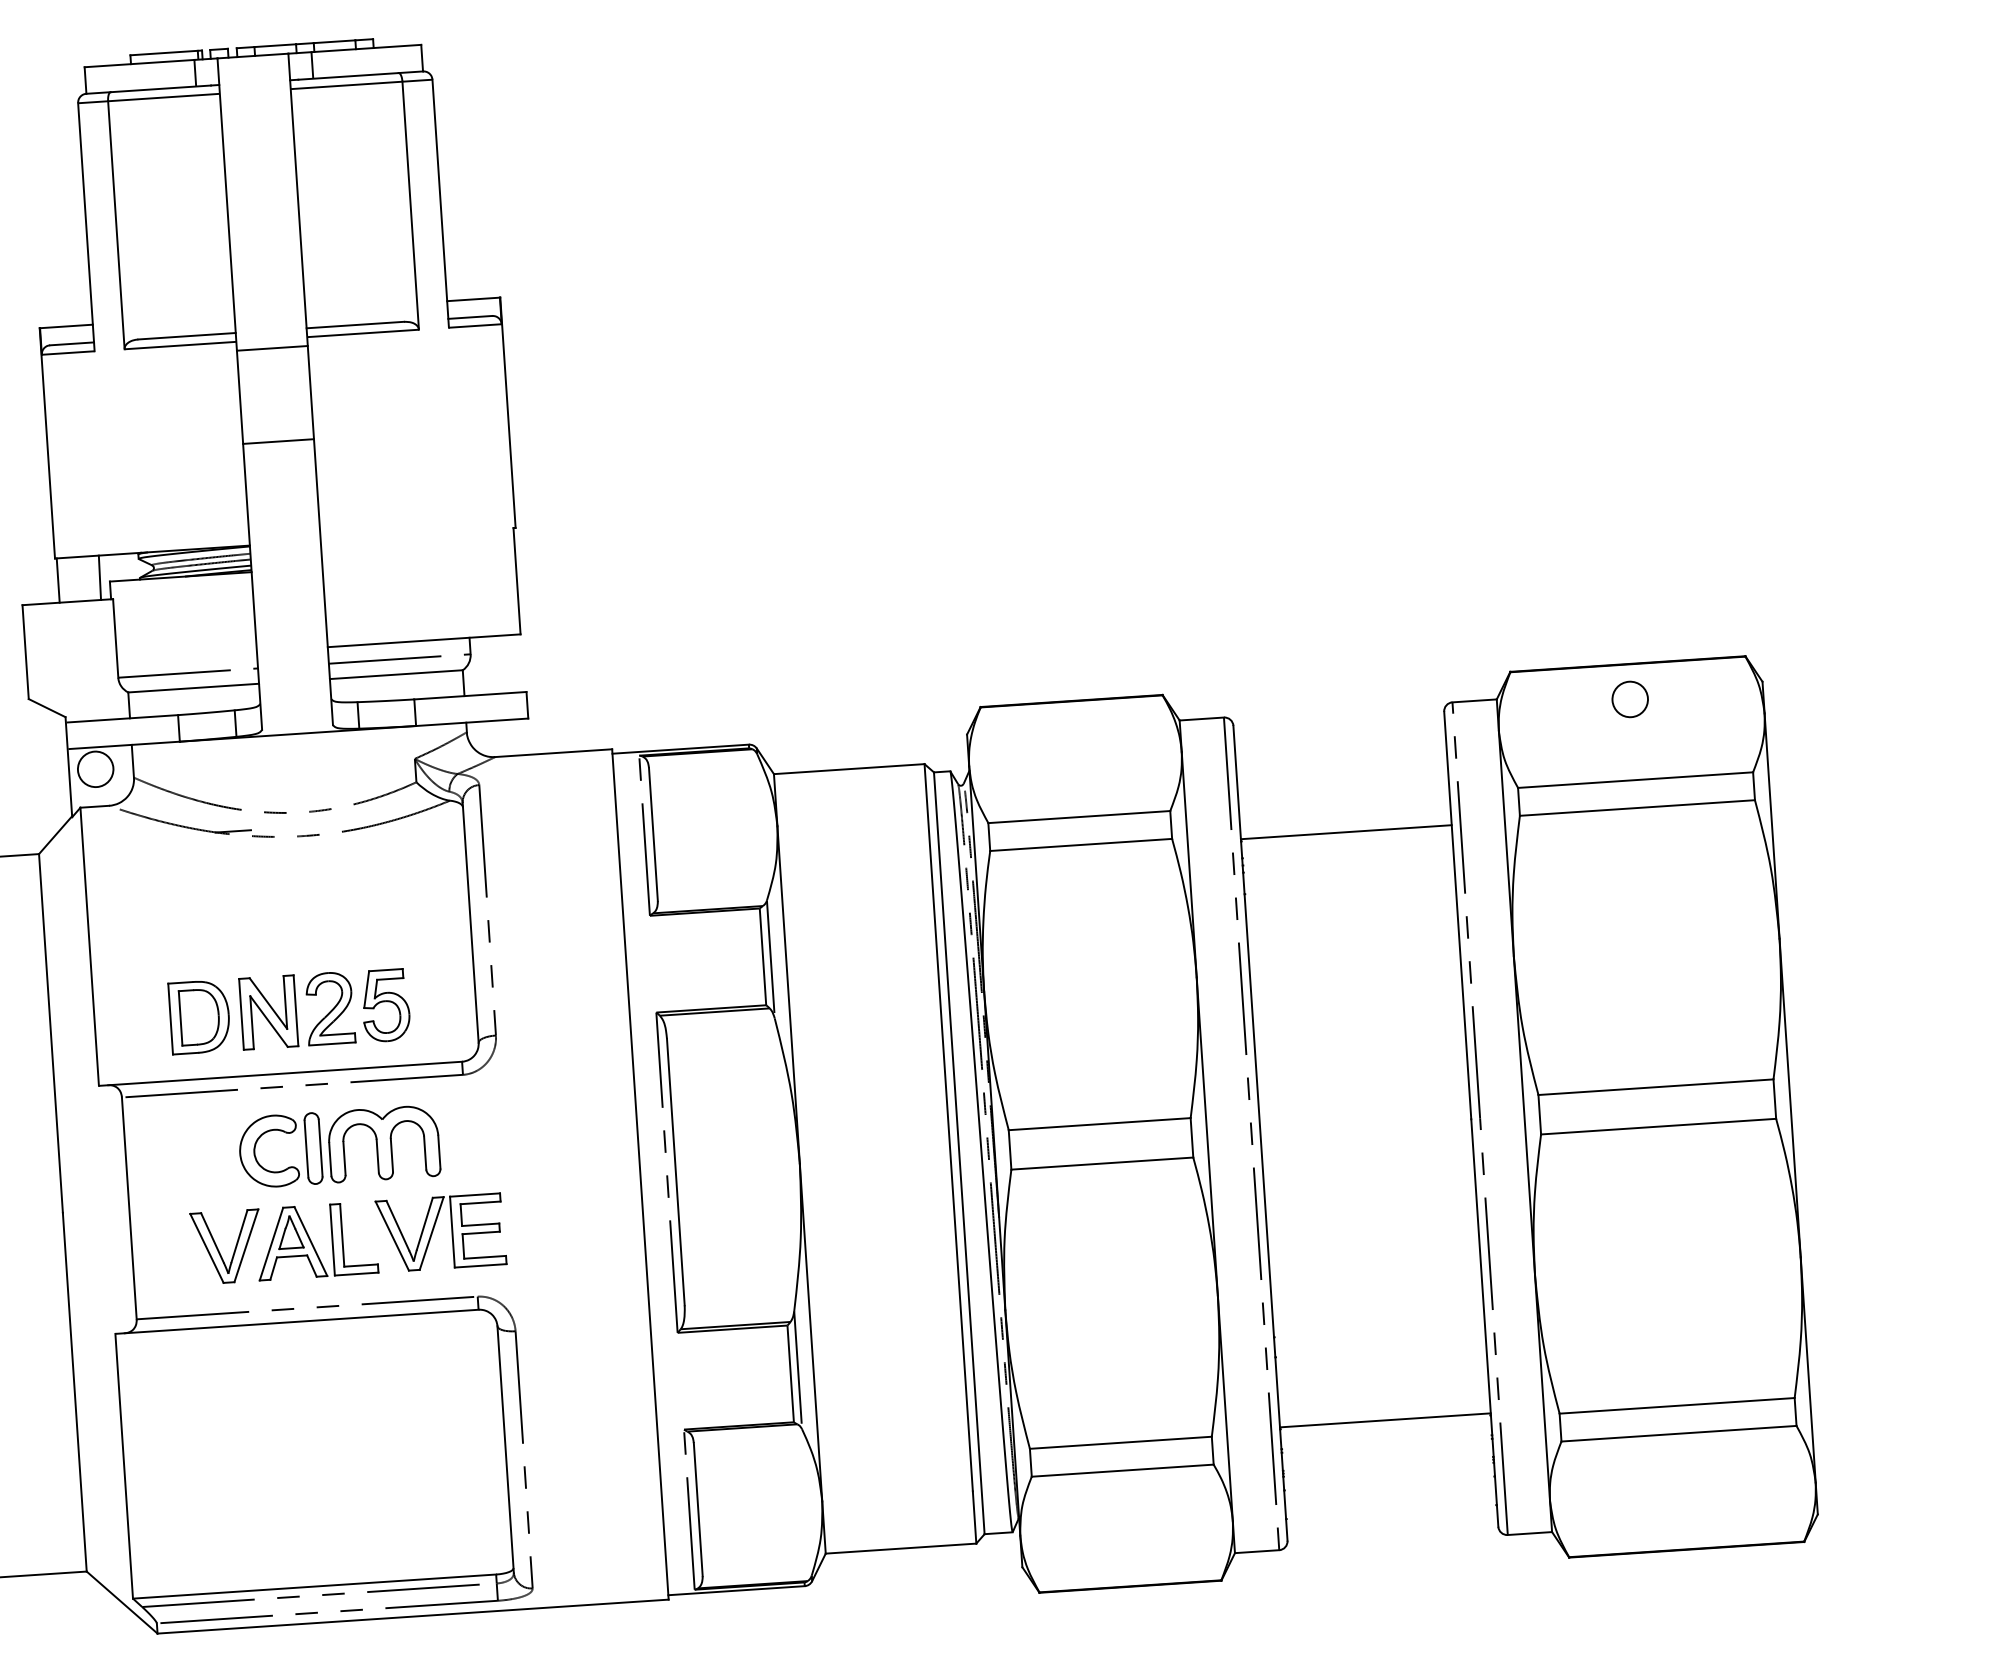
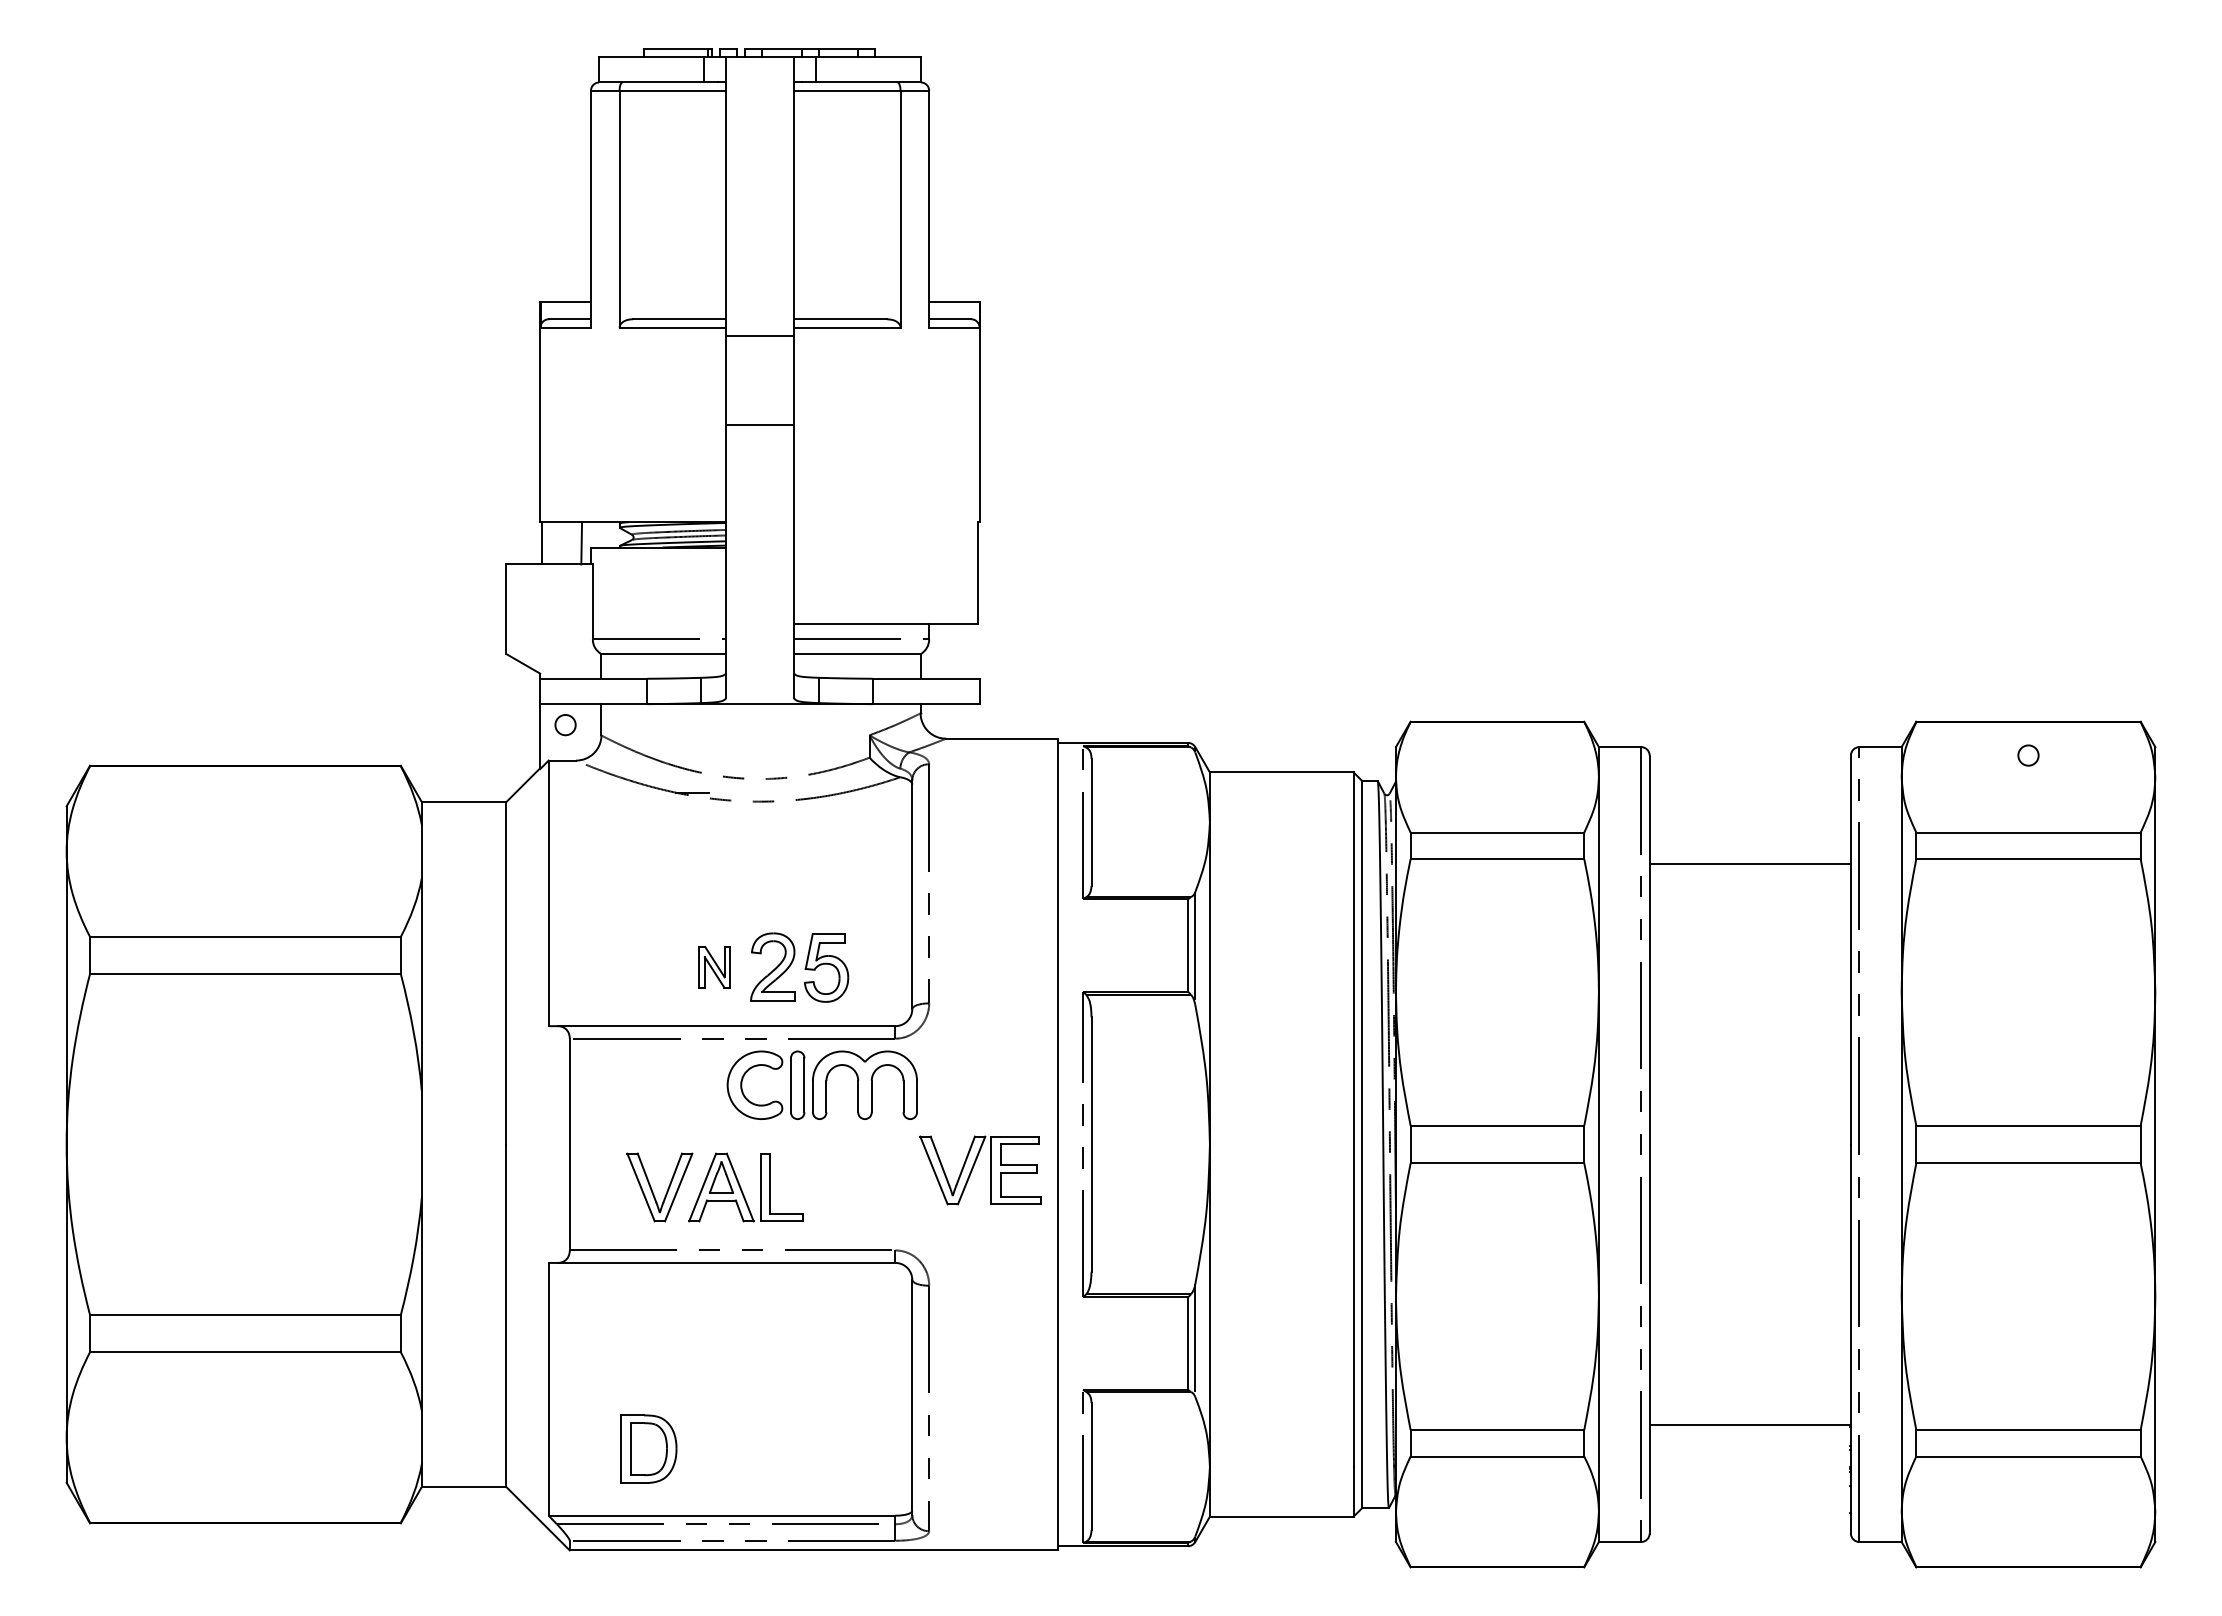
circle: (1630, 699) -> (2028, 755), size x0.6
circle: (95, 769) -> (565, 725), size x0.6
part: (268, 1012) -> (714, 967), size x0.6
part: (199, 1016) -> (648, 1448), moved
part: (338, 1146) -> (821, 1084), moved
part: (434, 1229) -> (974, 1166), moved

